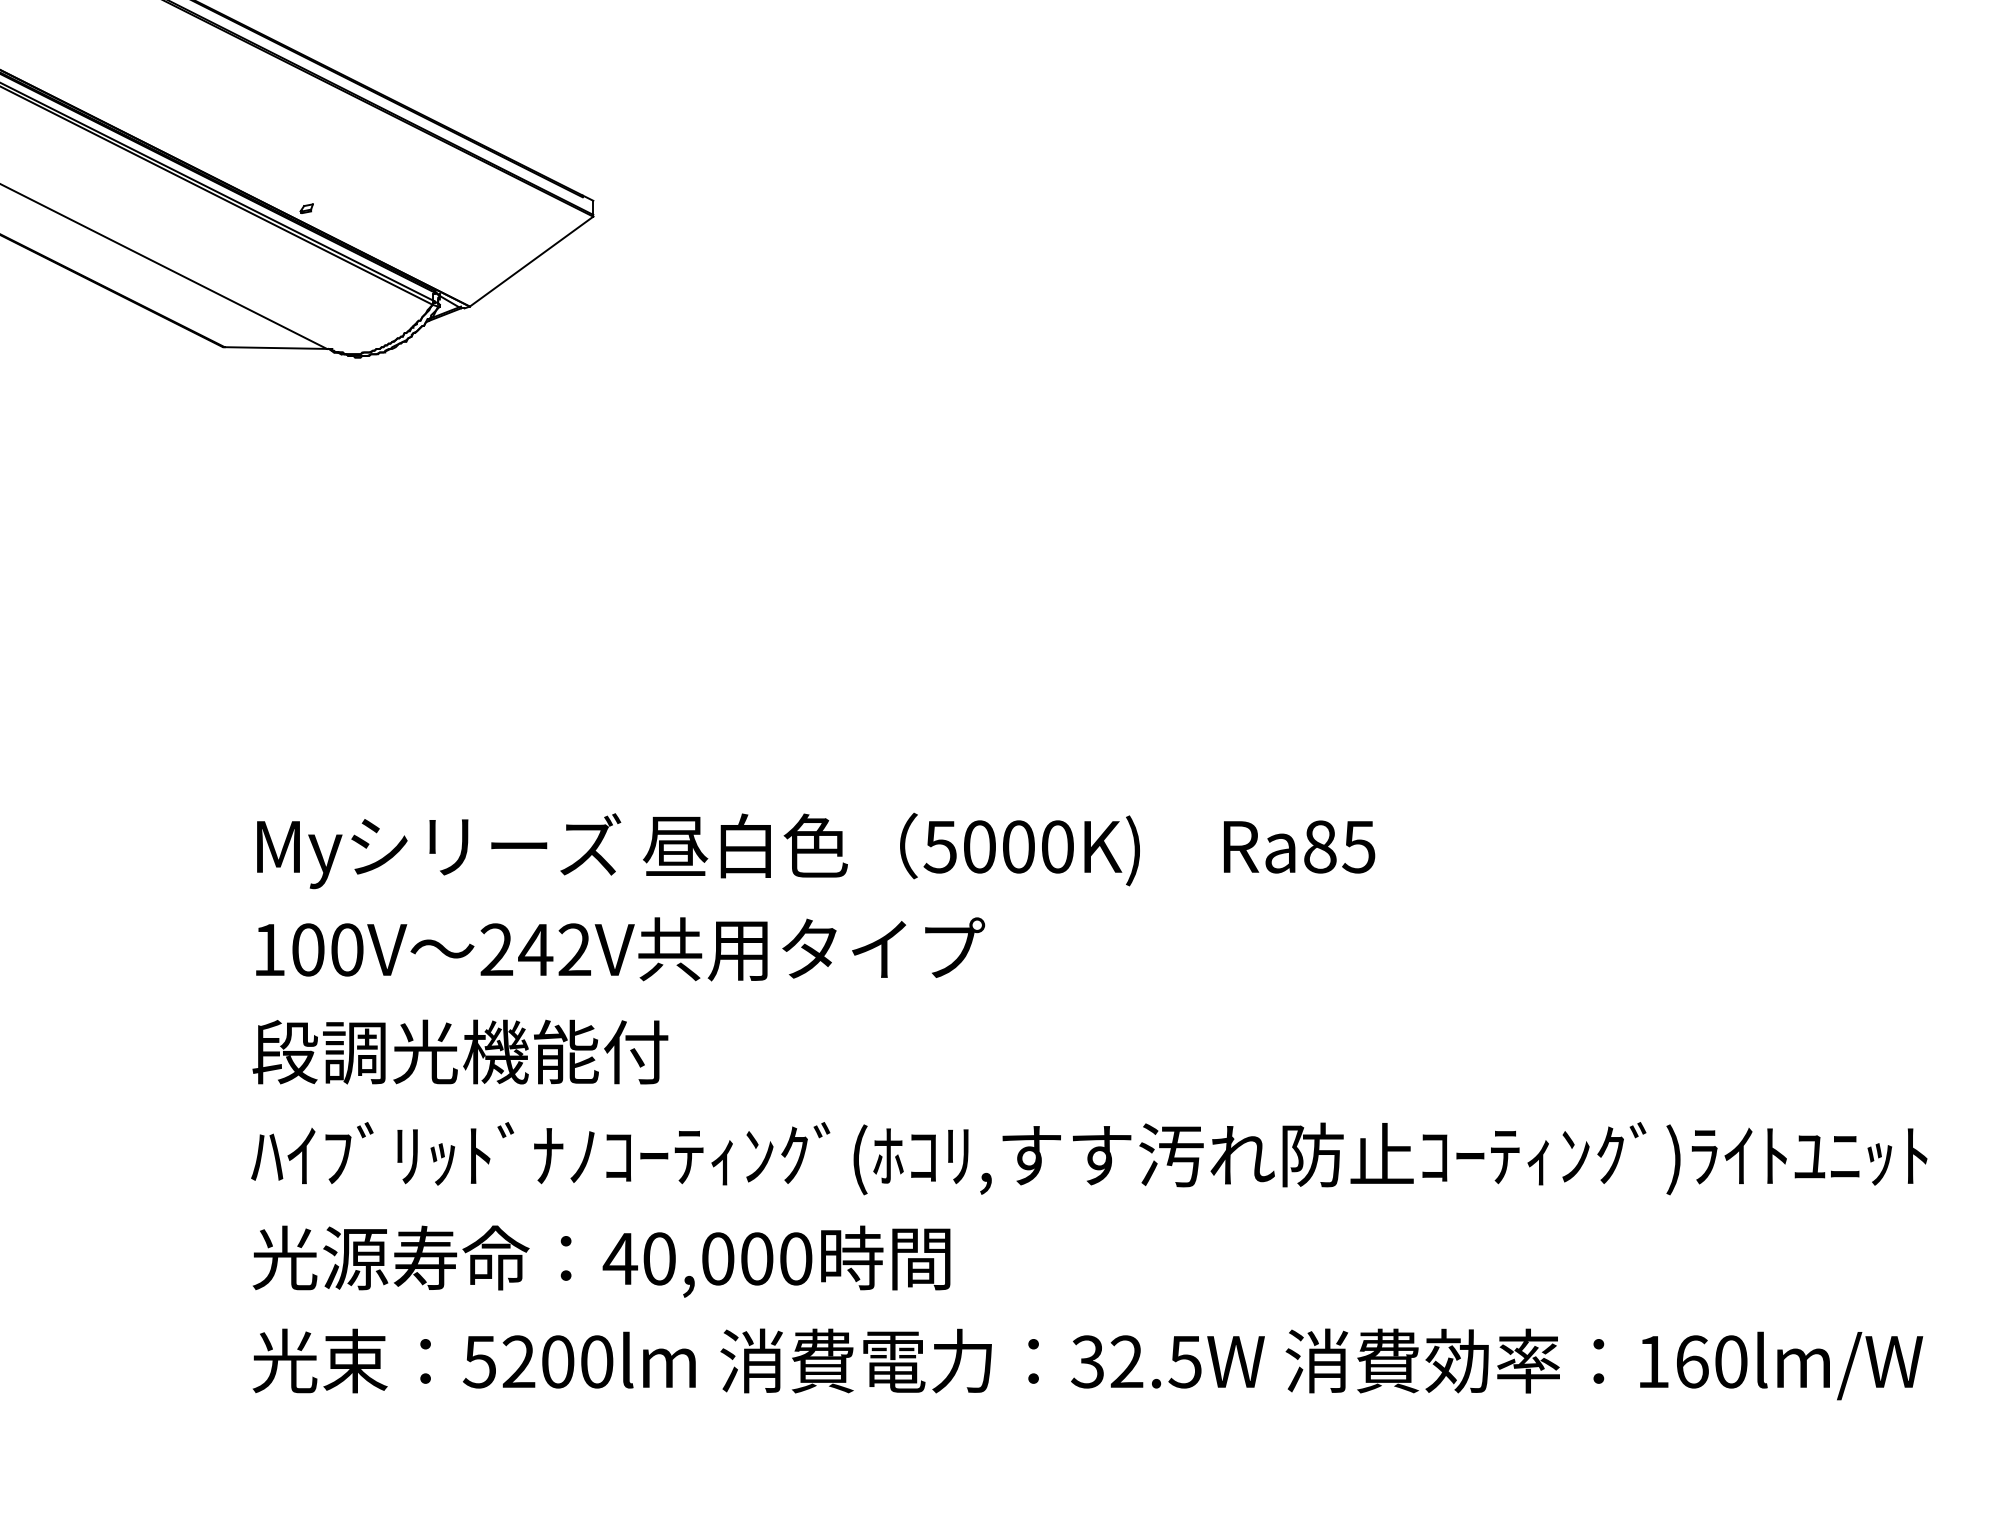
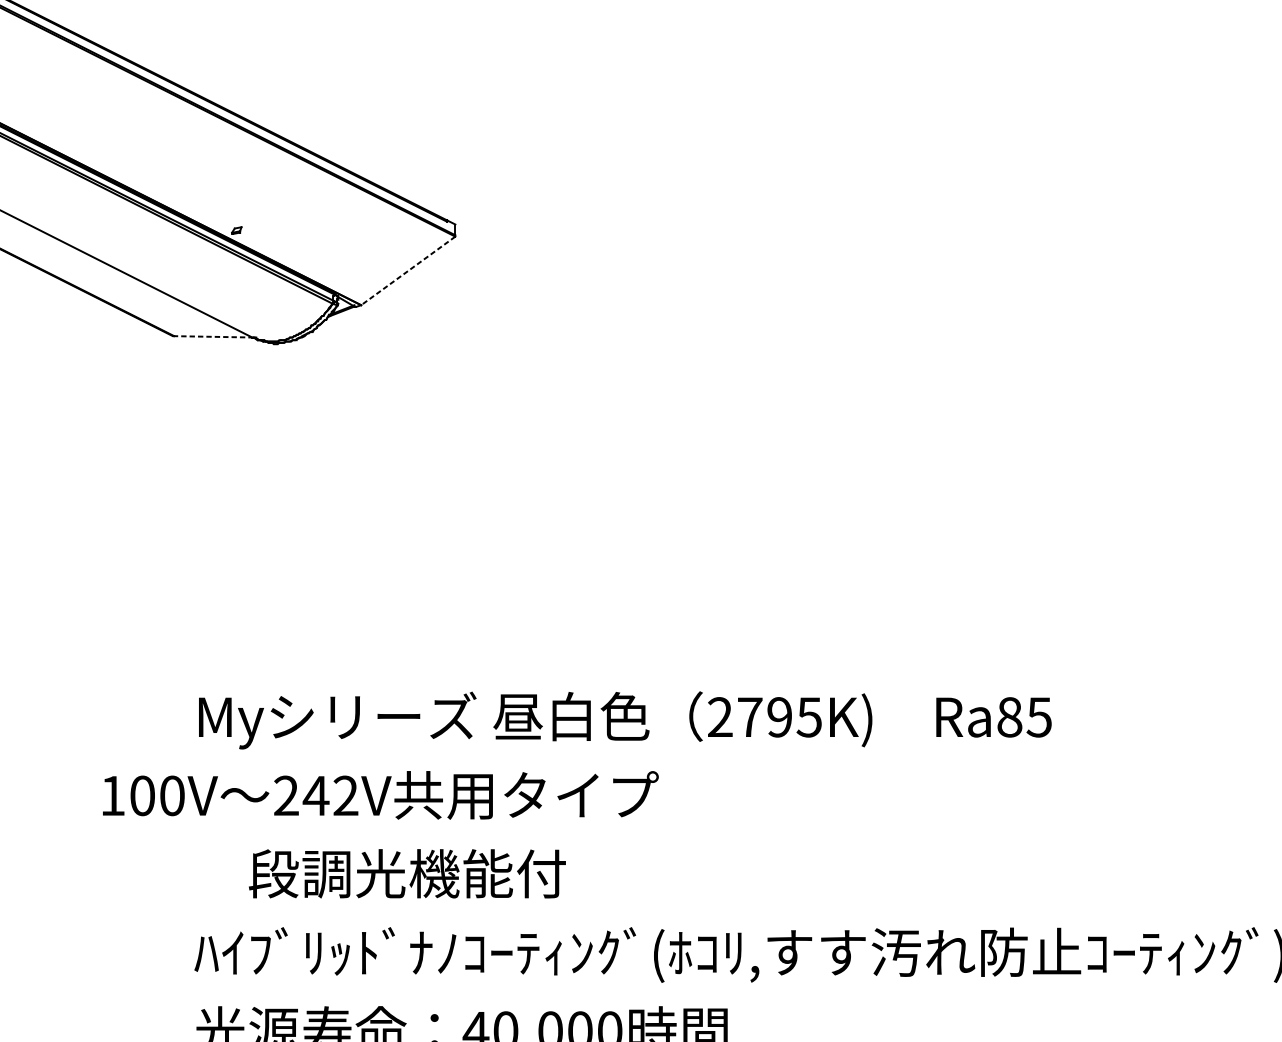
line: (531, 261) -> (408, 270), solid -> dashed
line: (276, 348) -> (213, 337), solid -> dashed
text: (998, 846) -> (764, 716), 5000K) -> 2795K)
text: (620, 949) -> (380, 795), moved
text: (460, 1051) -> (407, 873), moved

